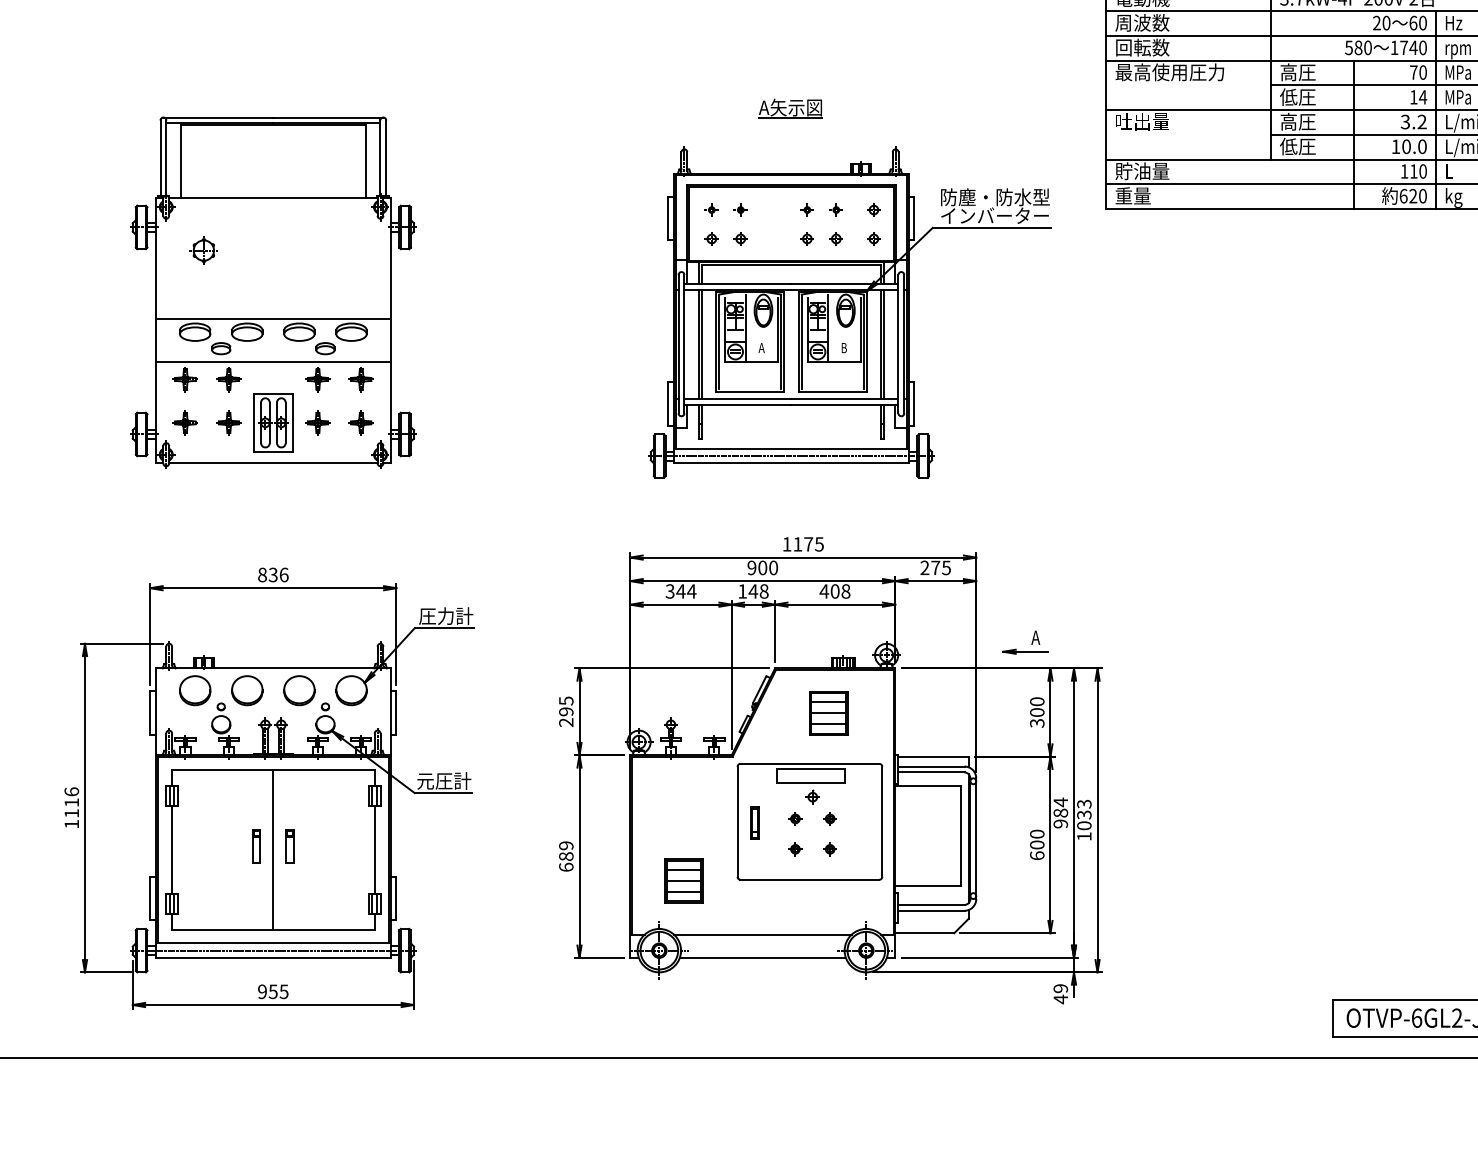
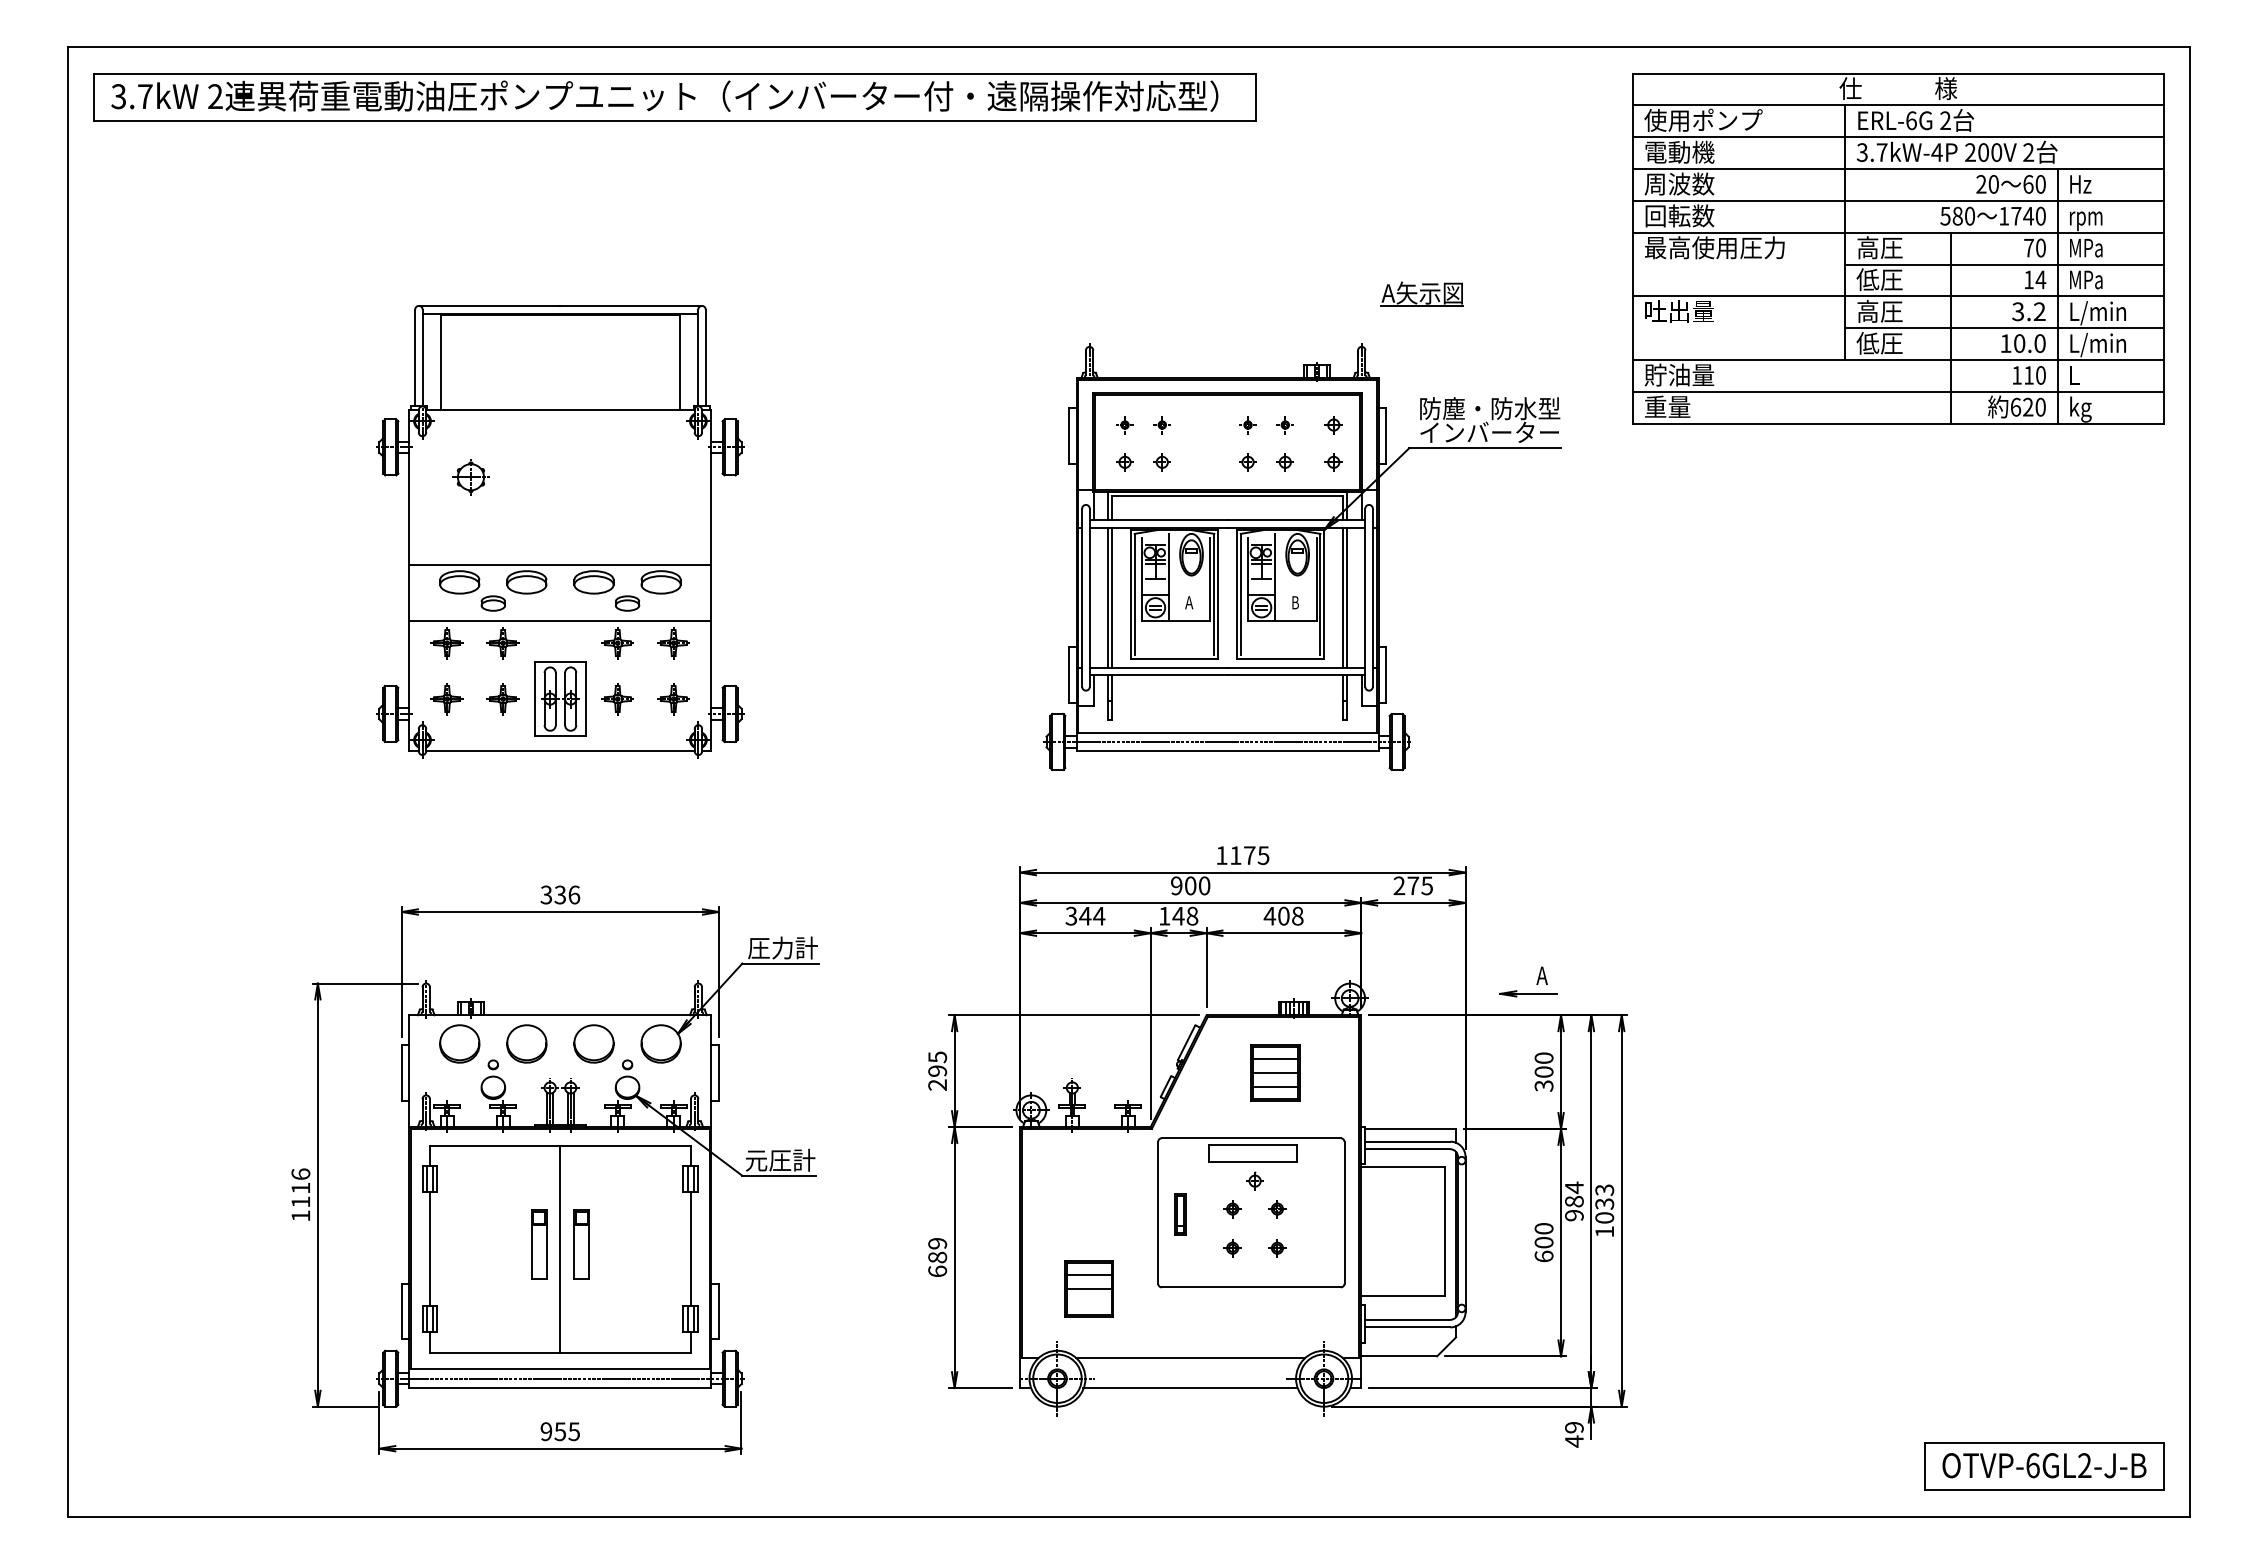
part: (789, 107) -> (1421, 293), moved
text: (262, 574) -> (546, 894), 836 -> 336
part: (256, 846) -> (538, 1244), size x1.6
part: (289, 846) -> (581, 1244), size x1.6
line: (683, 892) -> (1088, 1303), removed

